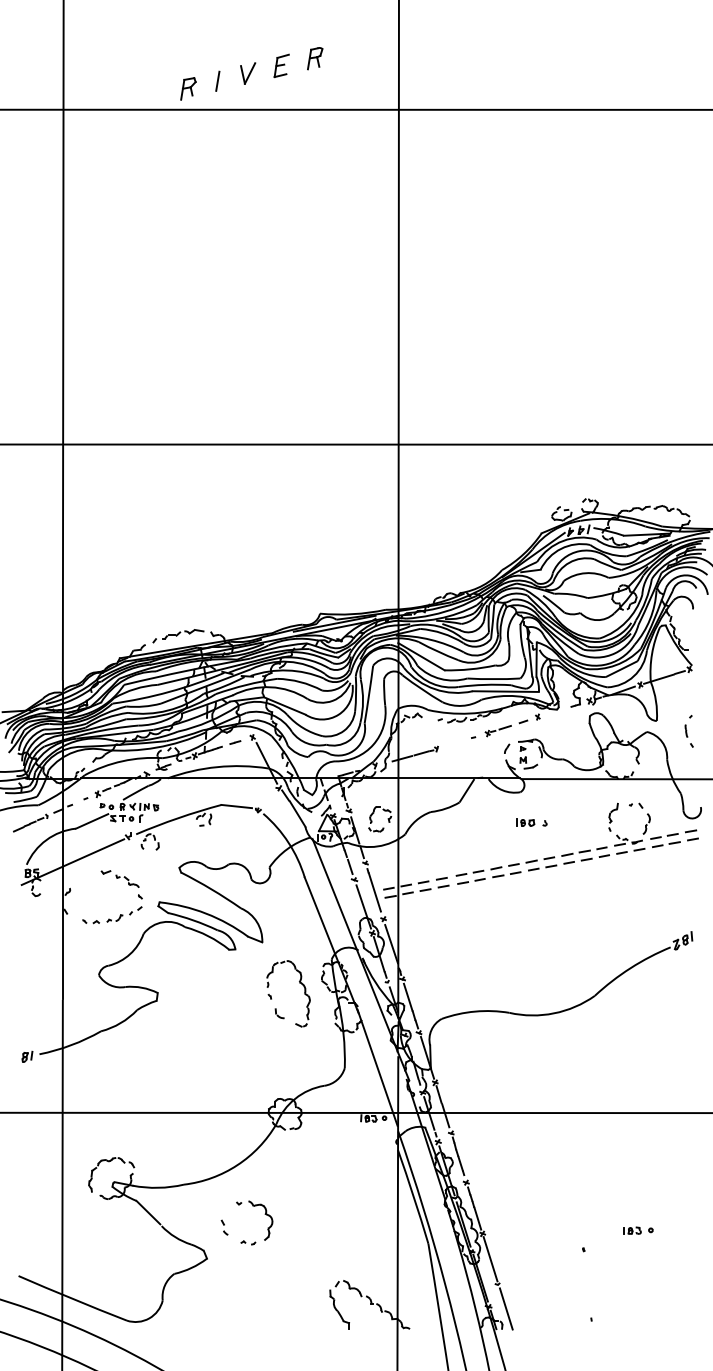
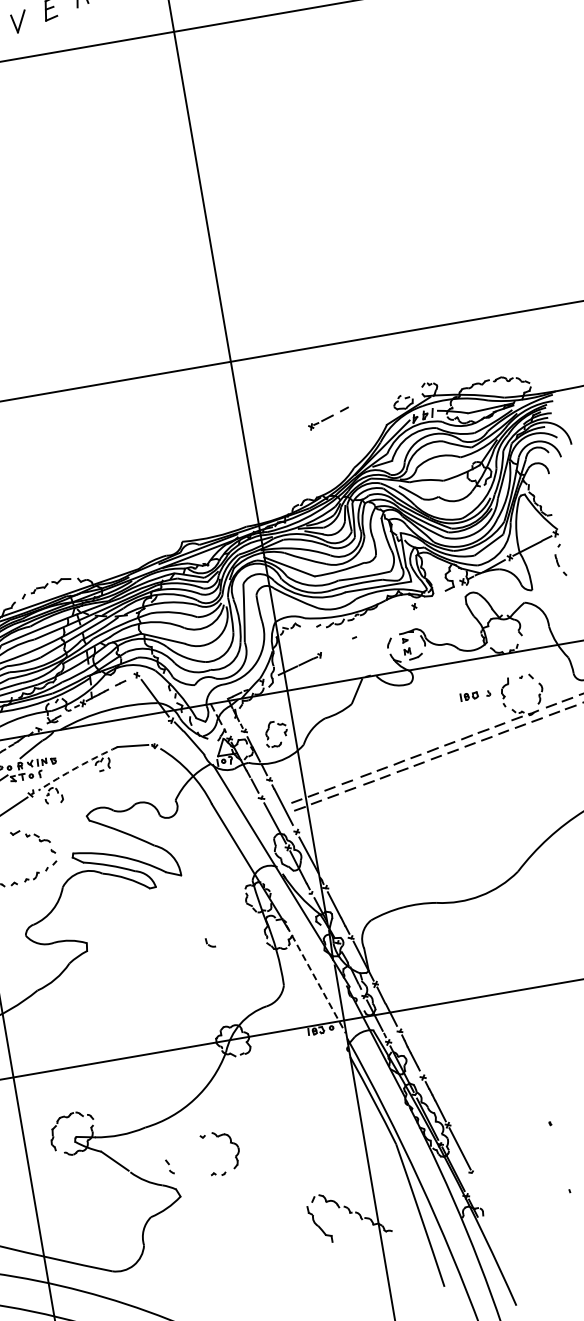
part: (506, 728) -> (328, 418), moved
part: (688, 731) -> (559, 560), moved
arc: (178, 818) -> (77, 767), solid -> dashed
part: (531, 822) -> (474, 694), moved
part: (299, 983) -> (224, 909), removed
line: (377, 1068) -> (316, 980), solid -> dashed
part: (224, 1227) -> (169, 1166), moved
line: (505, 1308) -> (483, 1194), removed

